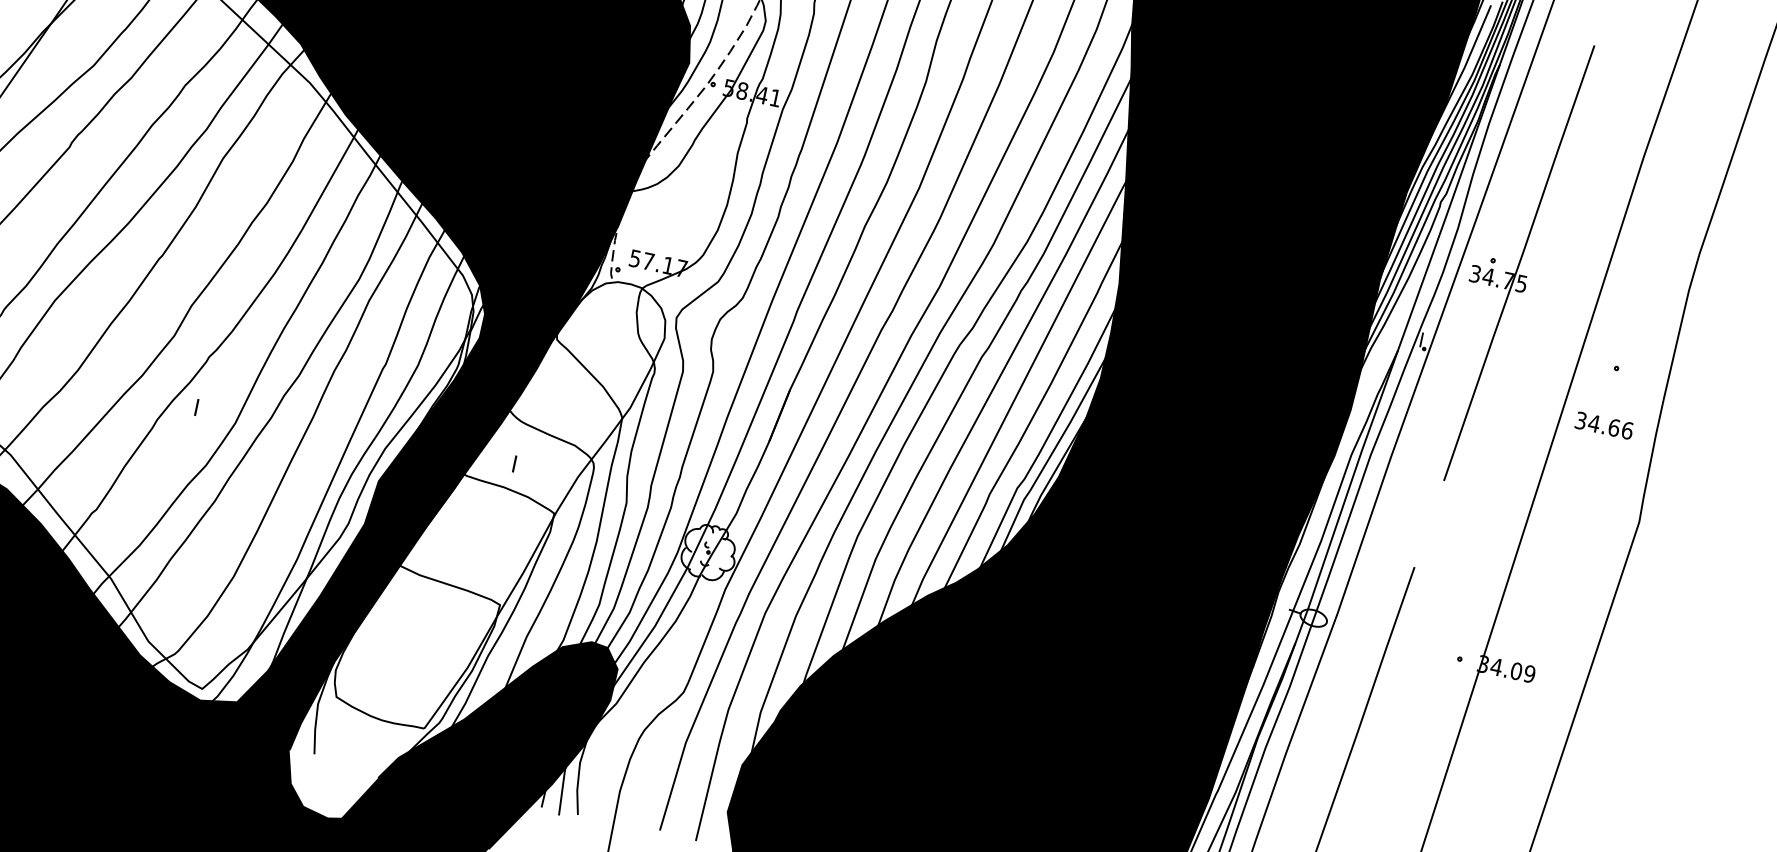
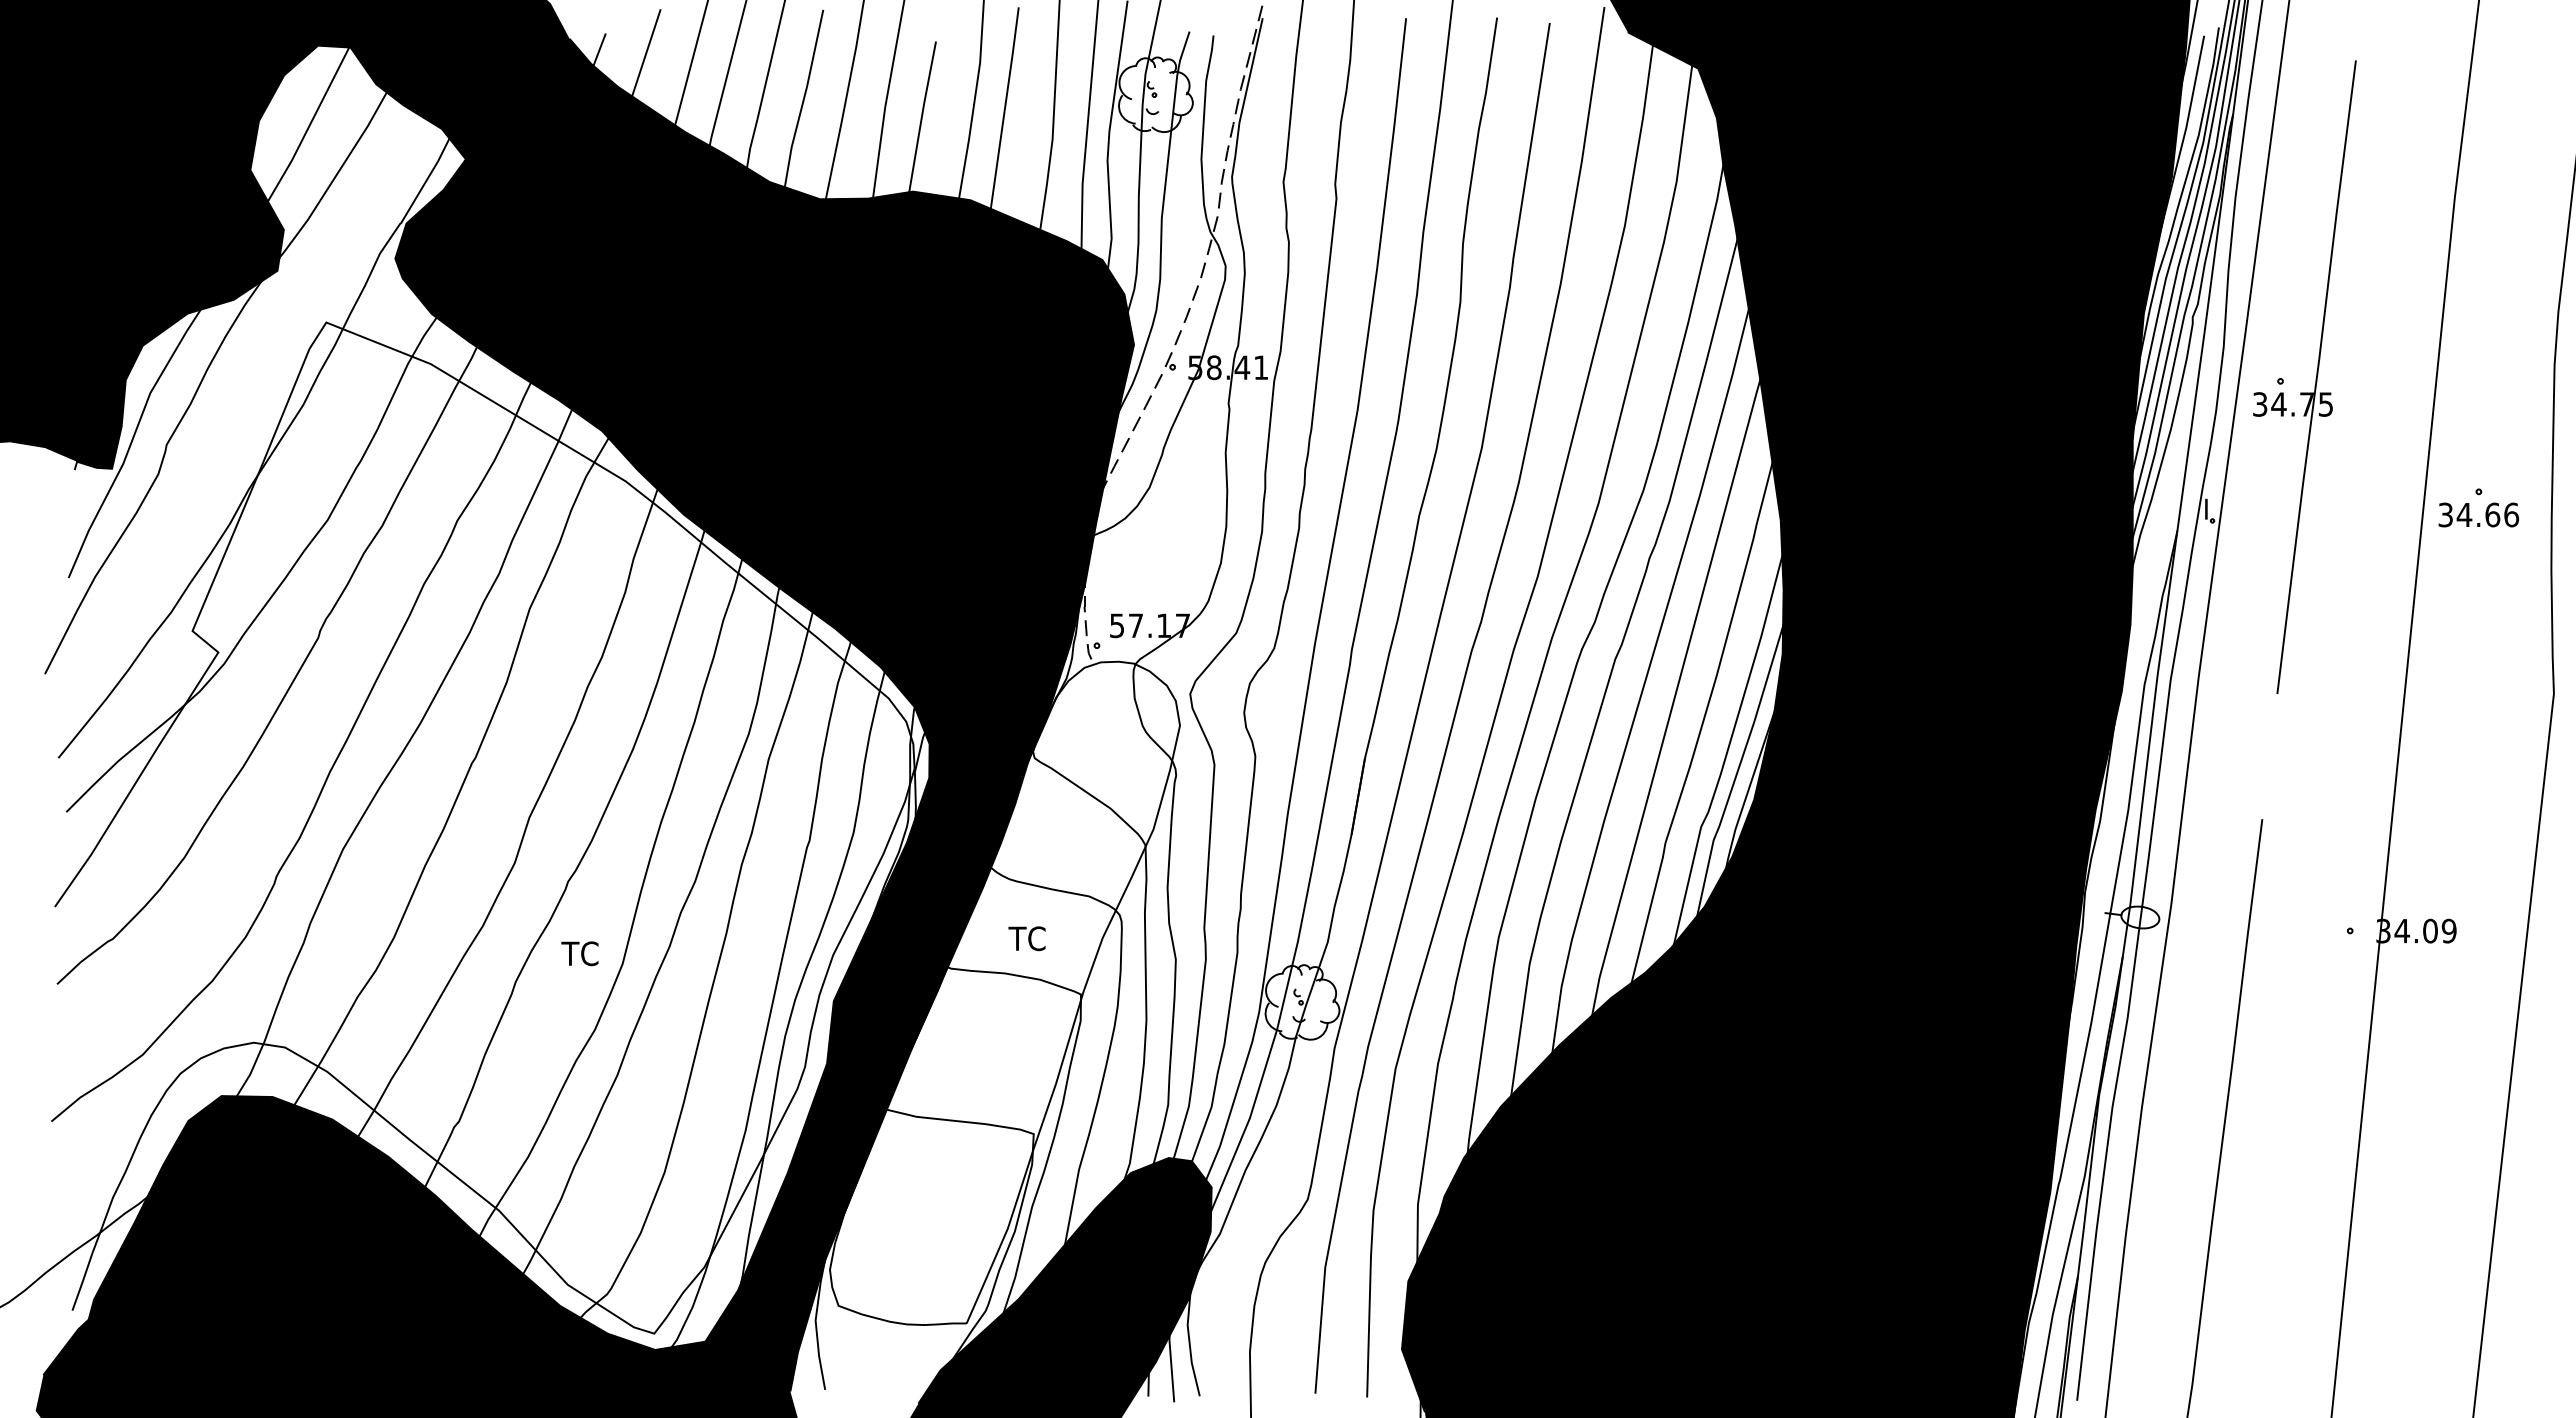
text: (206, 409) -> (579, 953), I -> TC
text: (1604, 425) -> (2478, 514), moved
text: (524, 465) -> (1026, 938), I -> TC

